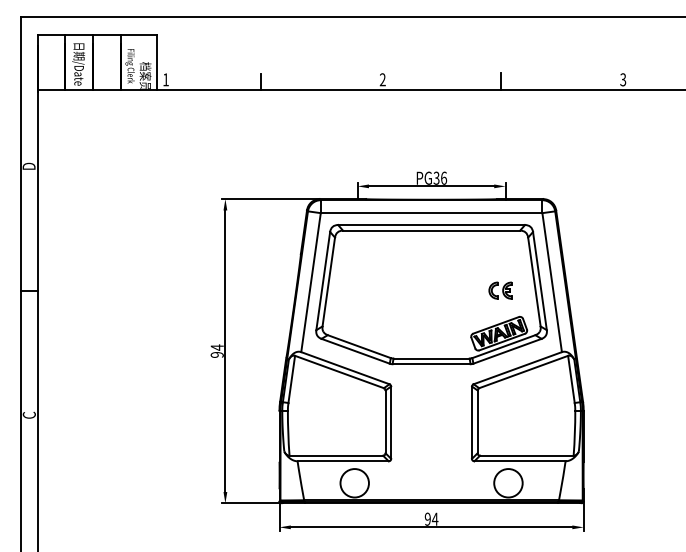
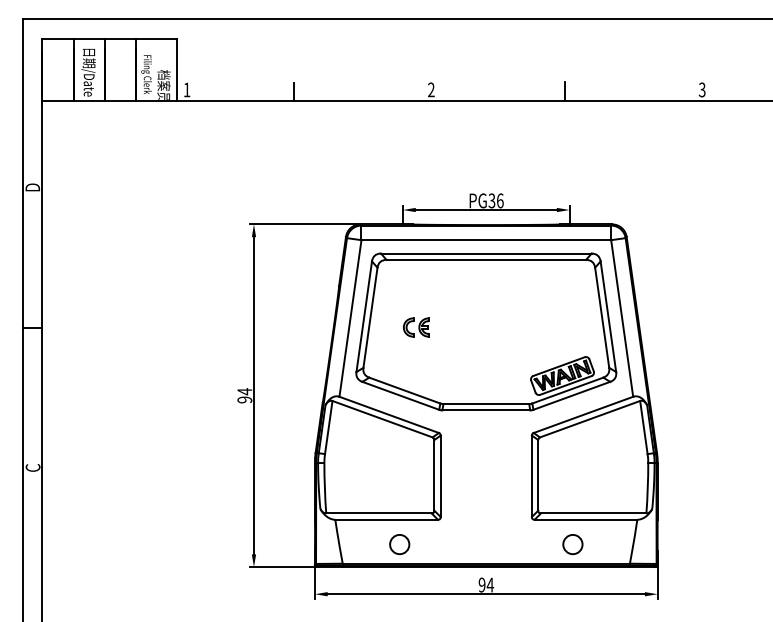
part: (500, 290) -> (416, 327), moved
circle: (354, 483) -> (399, 544), size x0.6
circle: (508, 483) -> (572, 544), size x0.6

